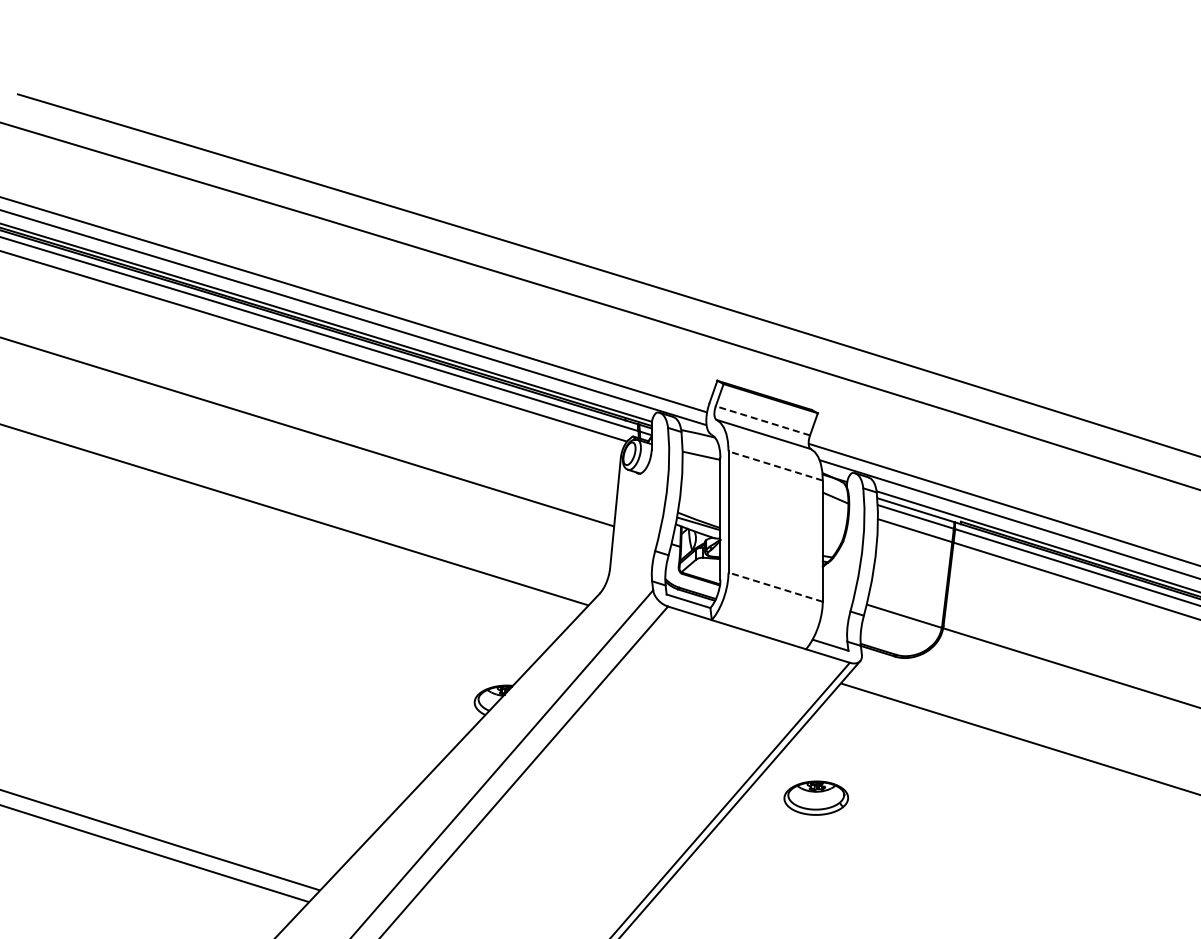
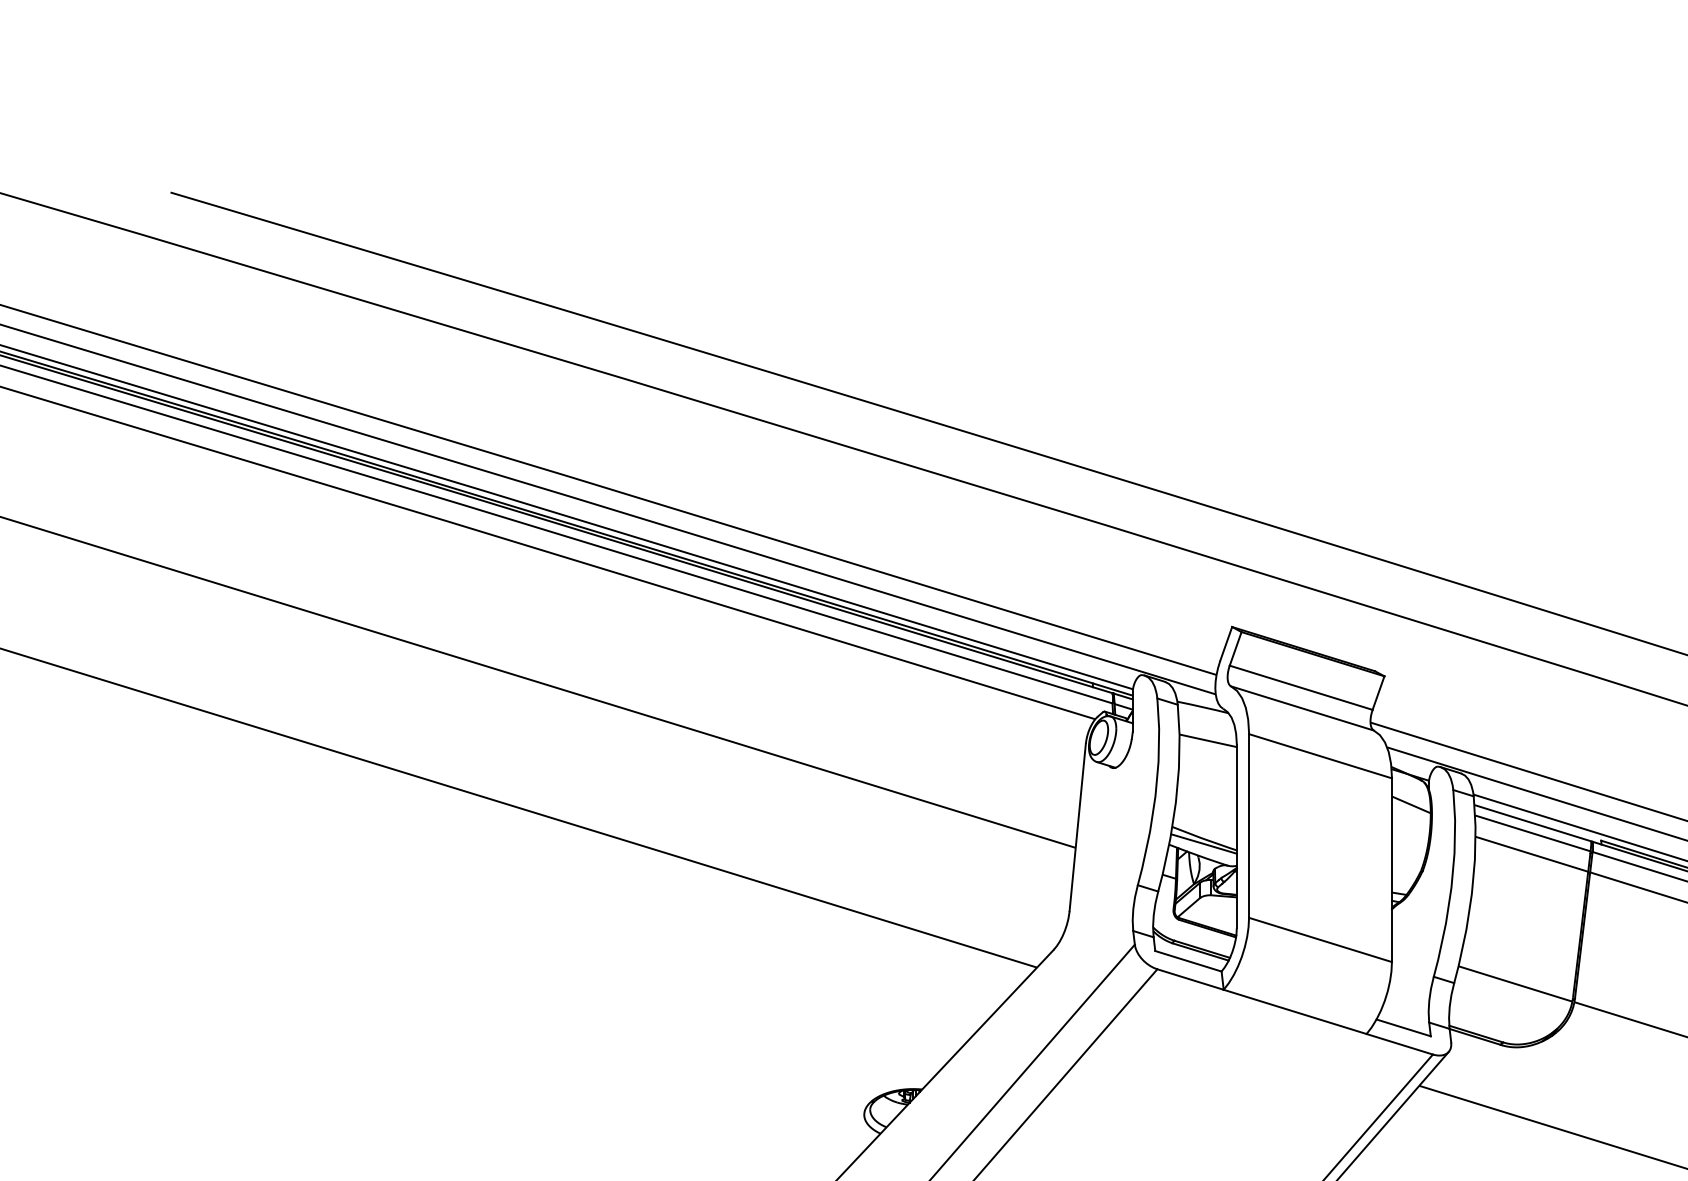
line: (762, 420) -> (1300, 687), dashed -> solid
line: (775, 465) -> (1320, 755), dashed -> solid
line: (775, 587) -> (1320, 940), dashed -> solid

